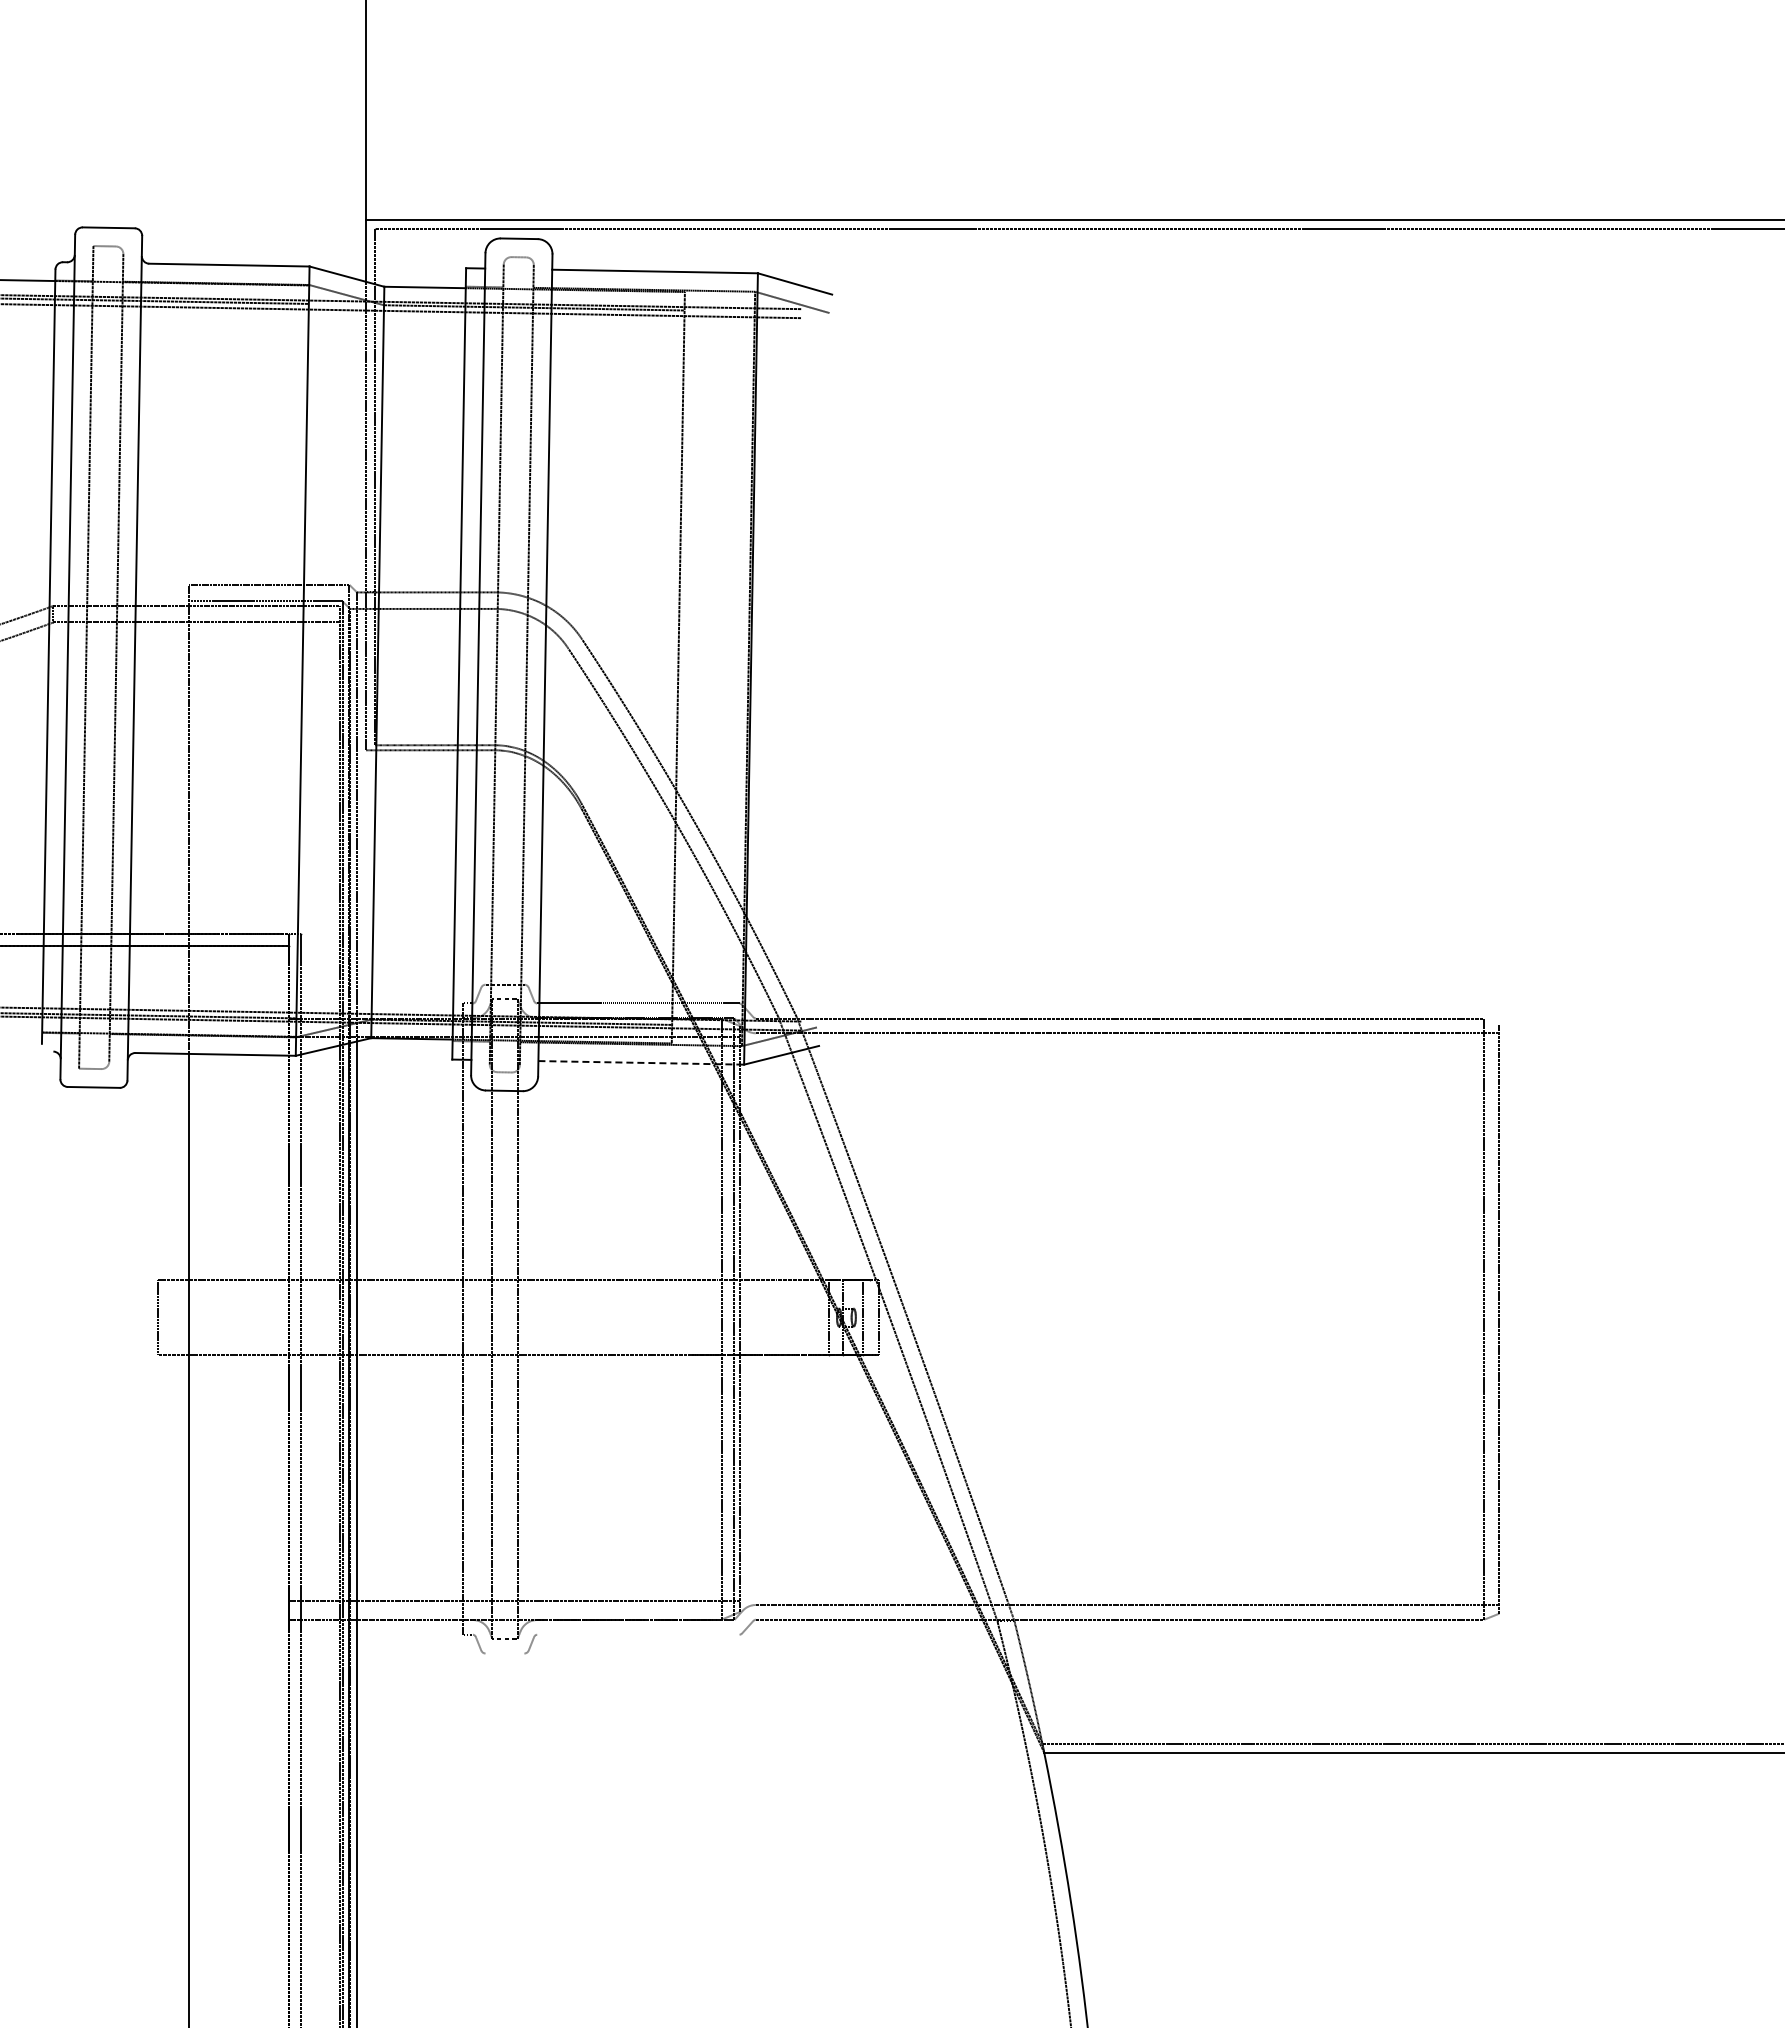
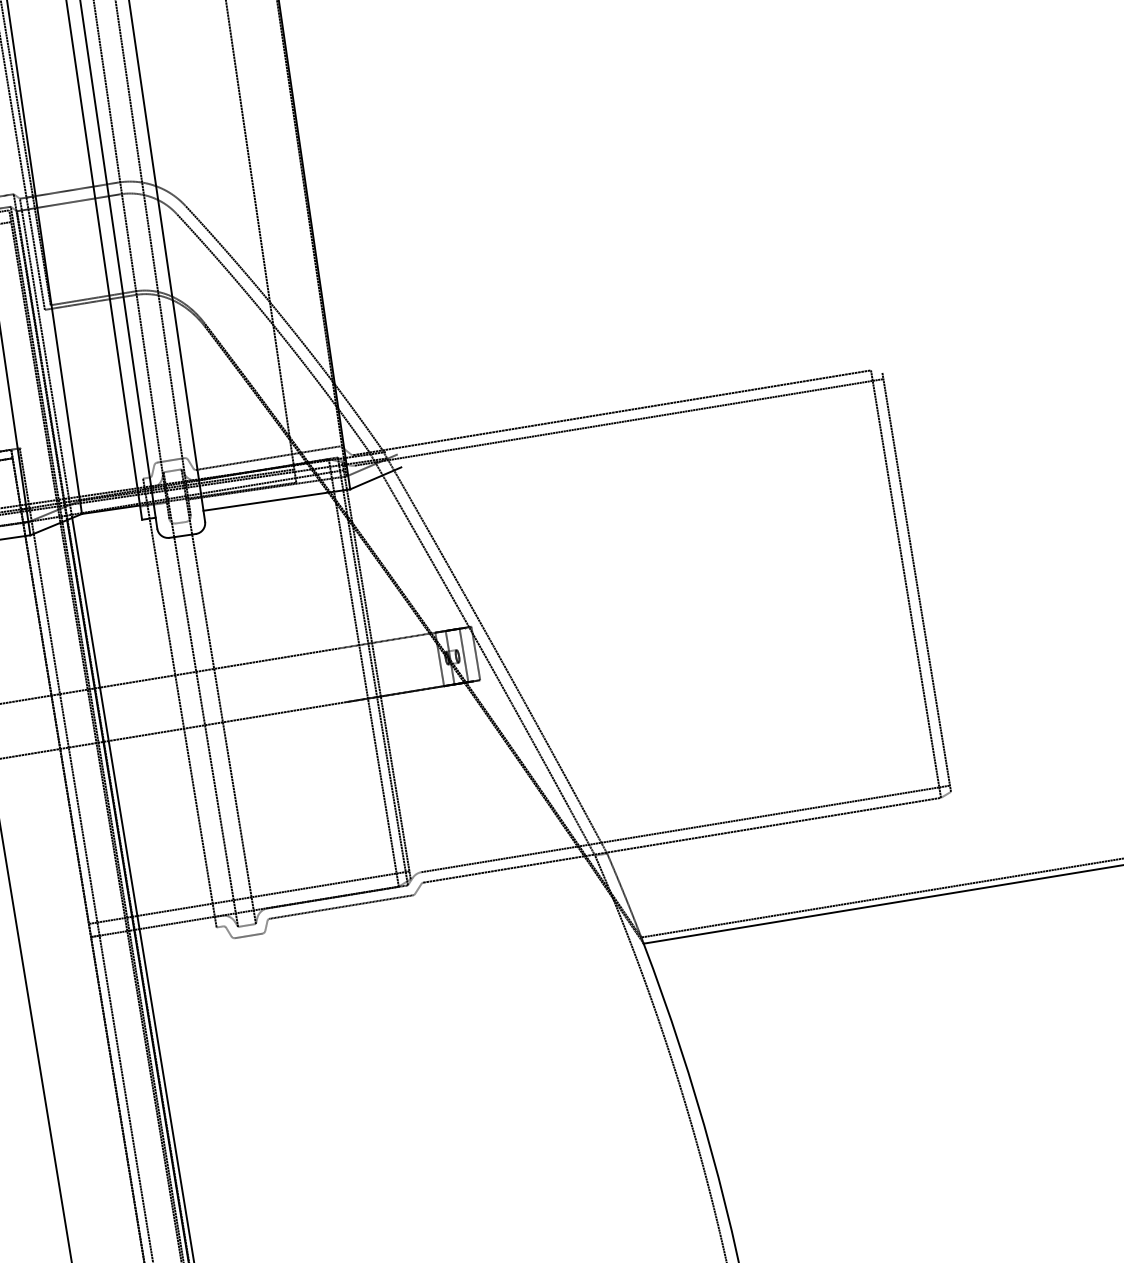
line: (641, 1062) -> (276, 499), dashed -> solid
line: (638, 1634) -> (341, 906), added
line: (504, 1653) -> (248, 935), added

